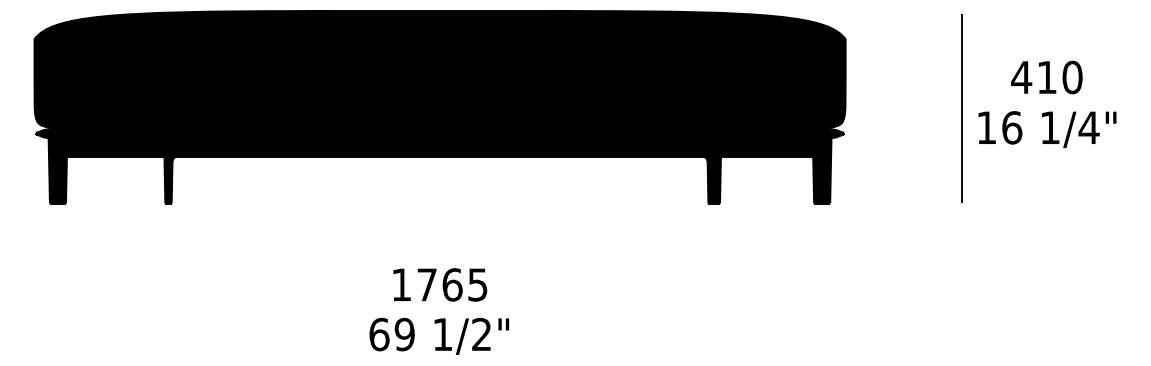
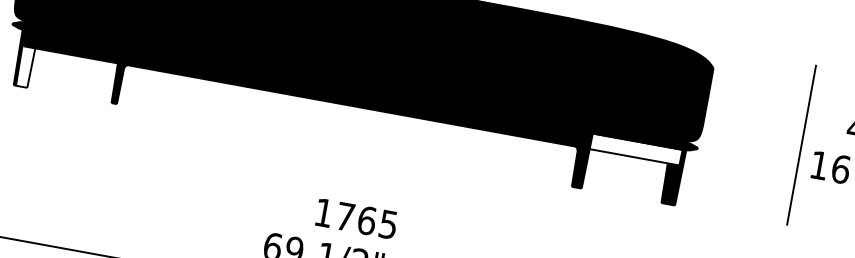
fill: (773, 147) -> (635, 149), removed
fill: (58, 170) -> (26, 58), removed
text: (440, 284) -> (356, 218), moved

